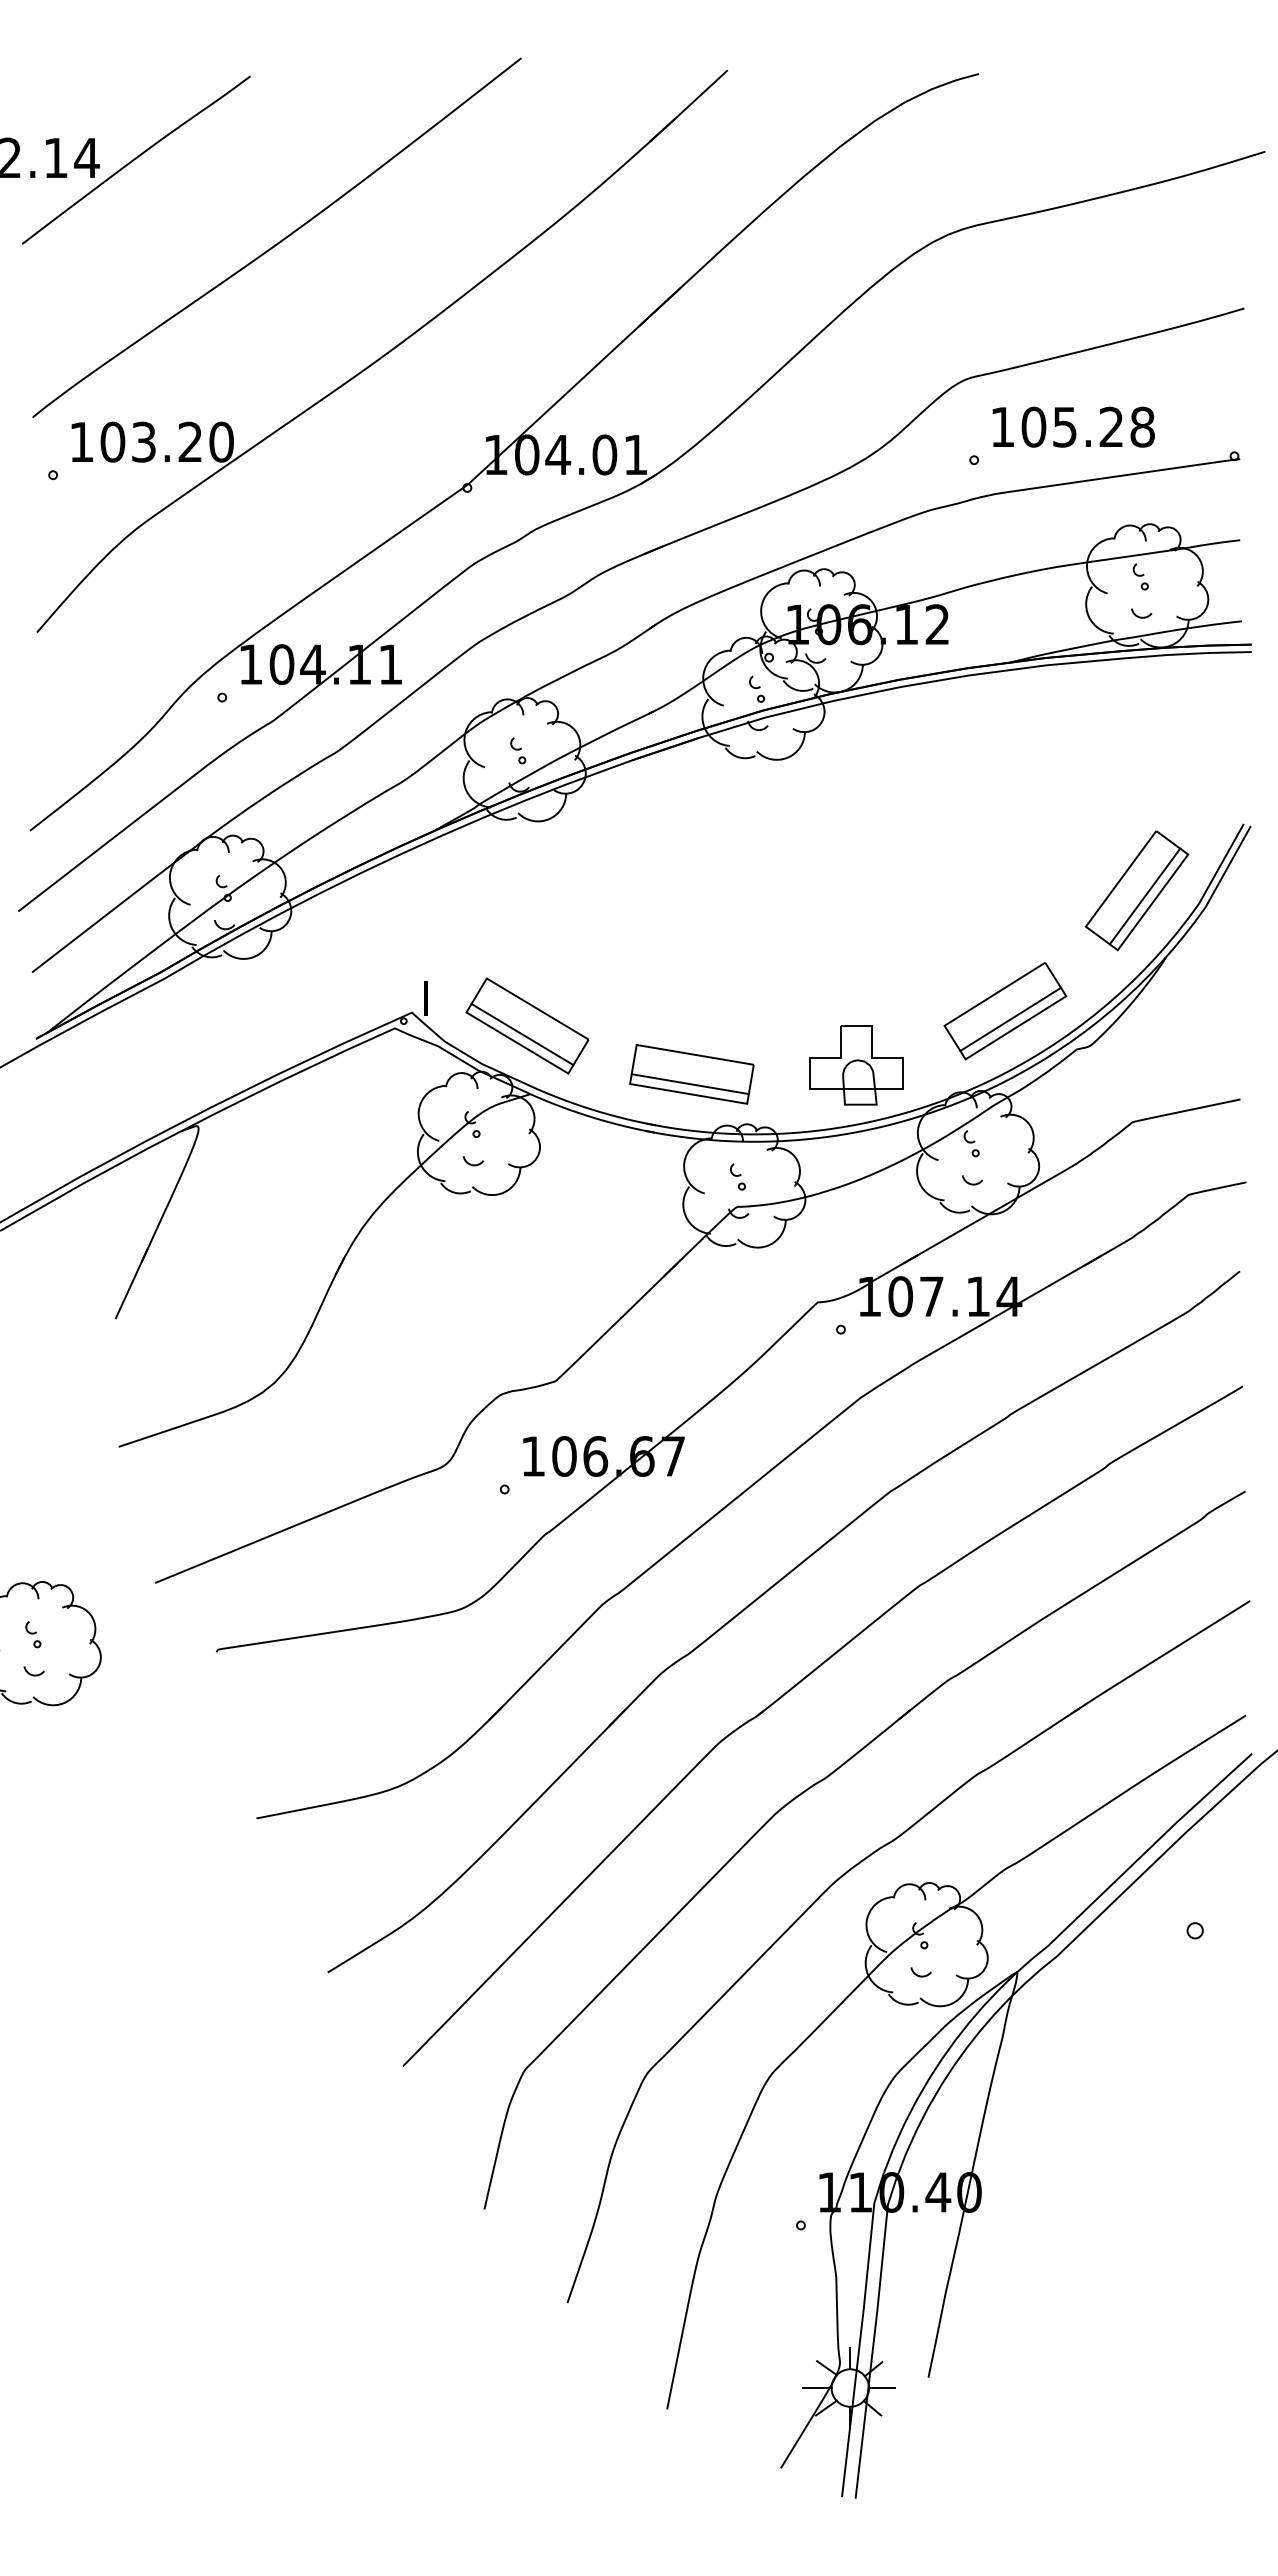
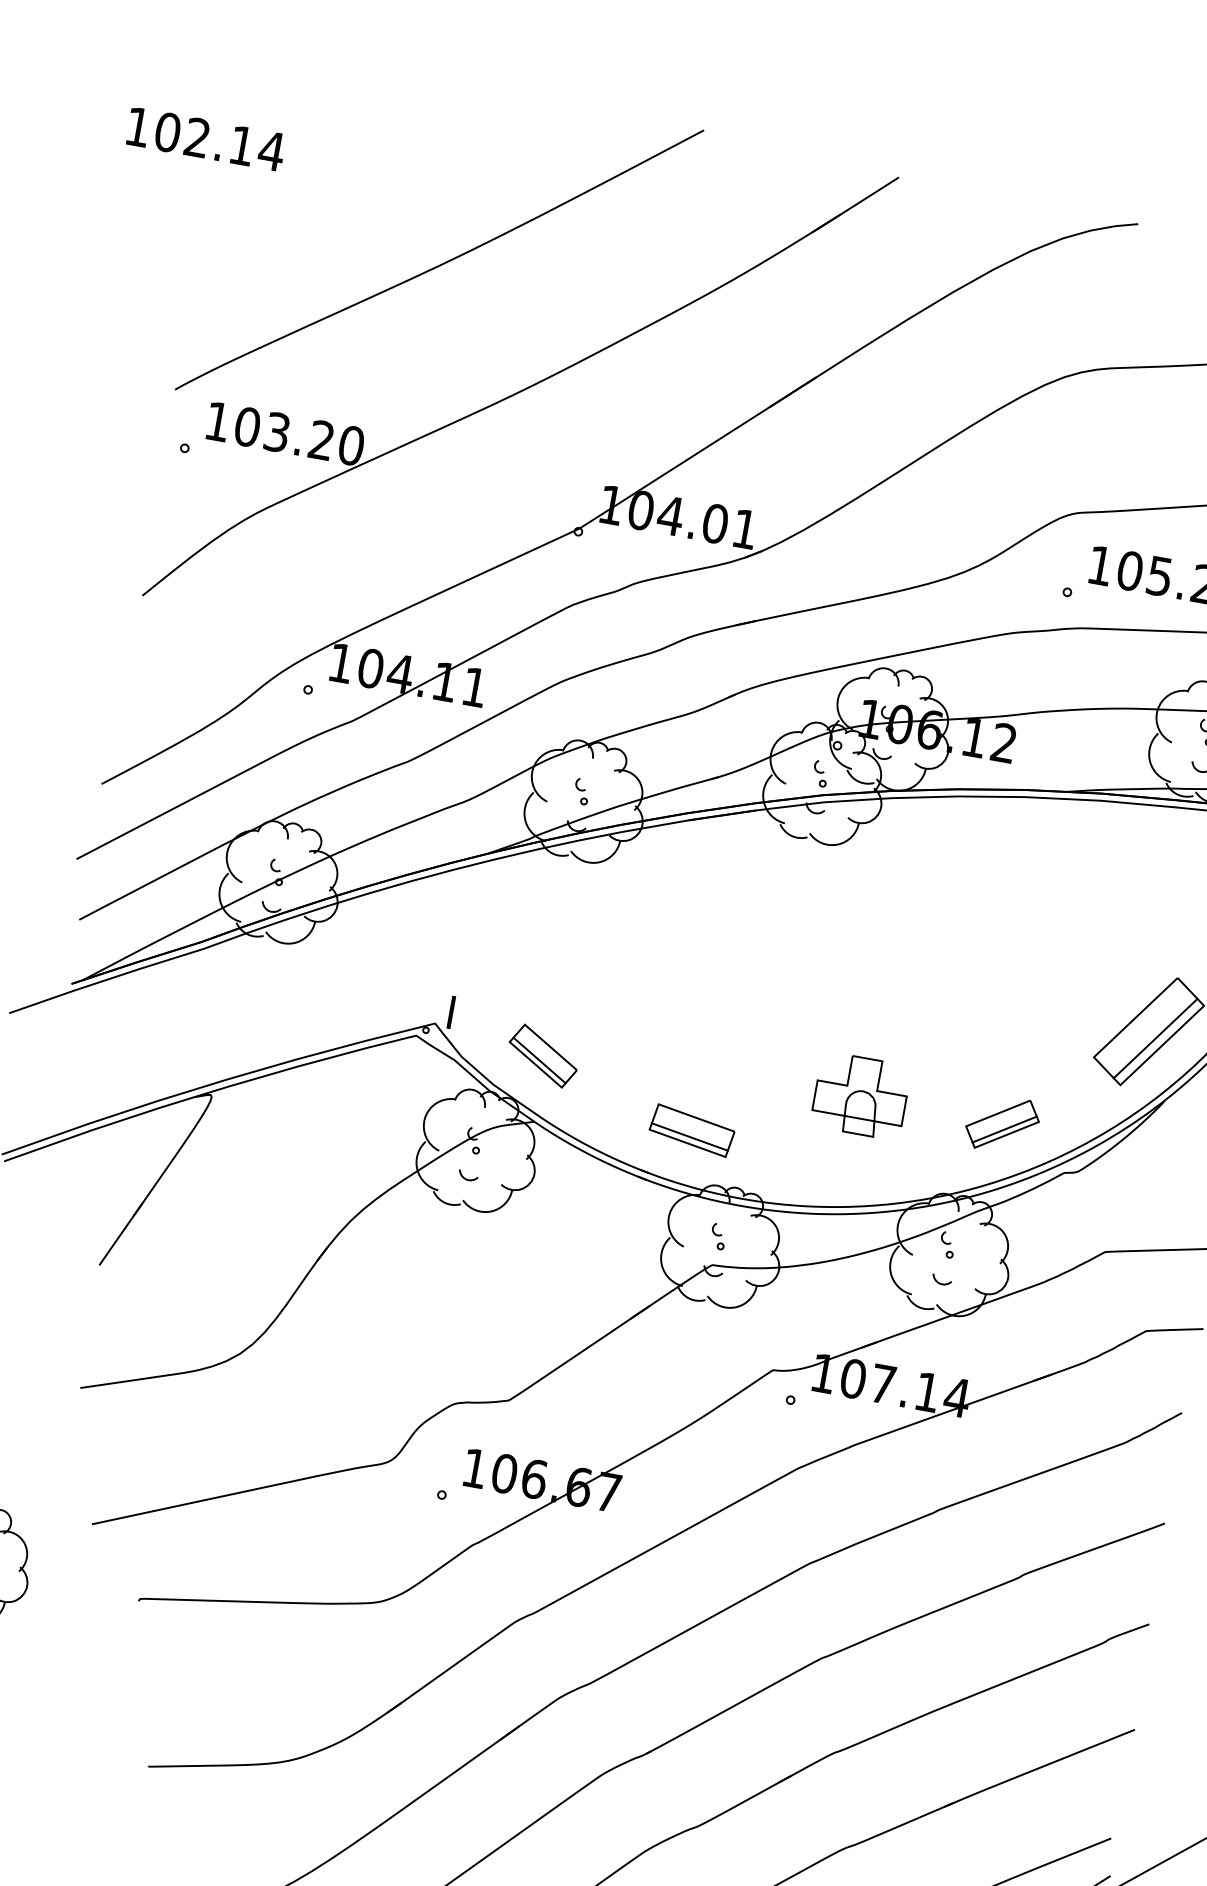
curve: (136, 159) -> (318, 161), removed
part: (1005, 1011) -> (1002, 1124), size x0.6
part: (527, 1025) -> (543, 1055), size x0.6
part: (856, 1065) -> (860, 1095), moved
part: (691, 1074) -> (691, 1130), size x0.7

